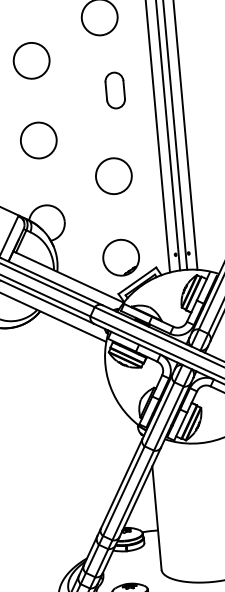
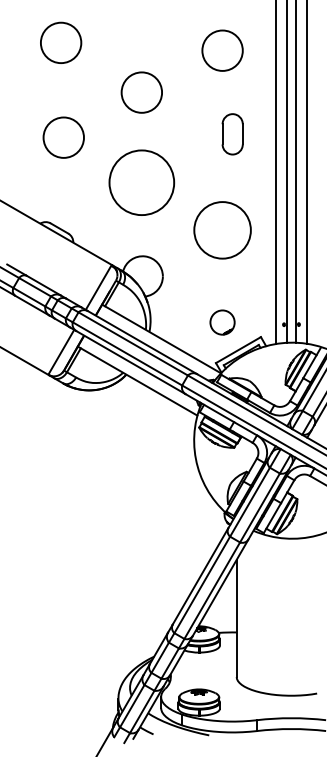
circle: (38, 140) -> (141, 182), size x1.6
circle: (113, 176) -> (222, 230), size x1.4
part: (121, 257) -> (222, 322), size x0.6

